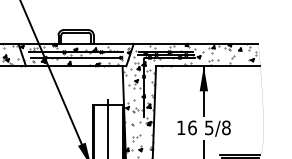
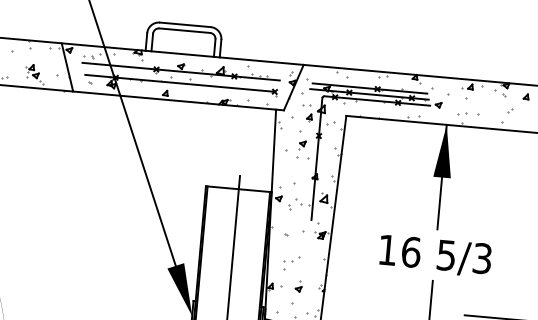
text: (226, 127) -> (482, 257), 5/8 -> 5/3

